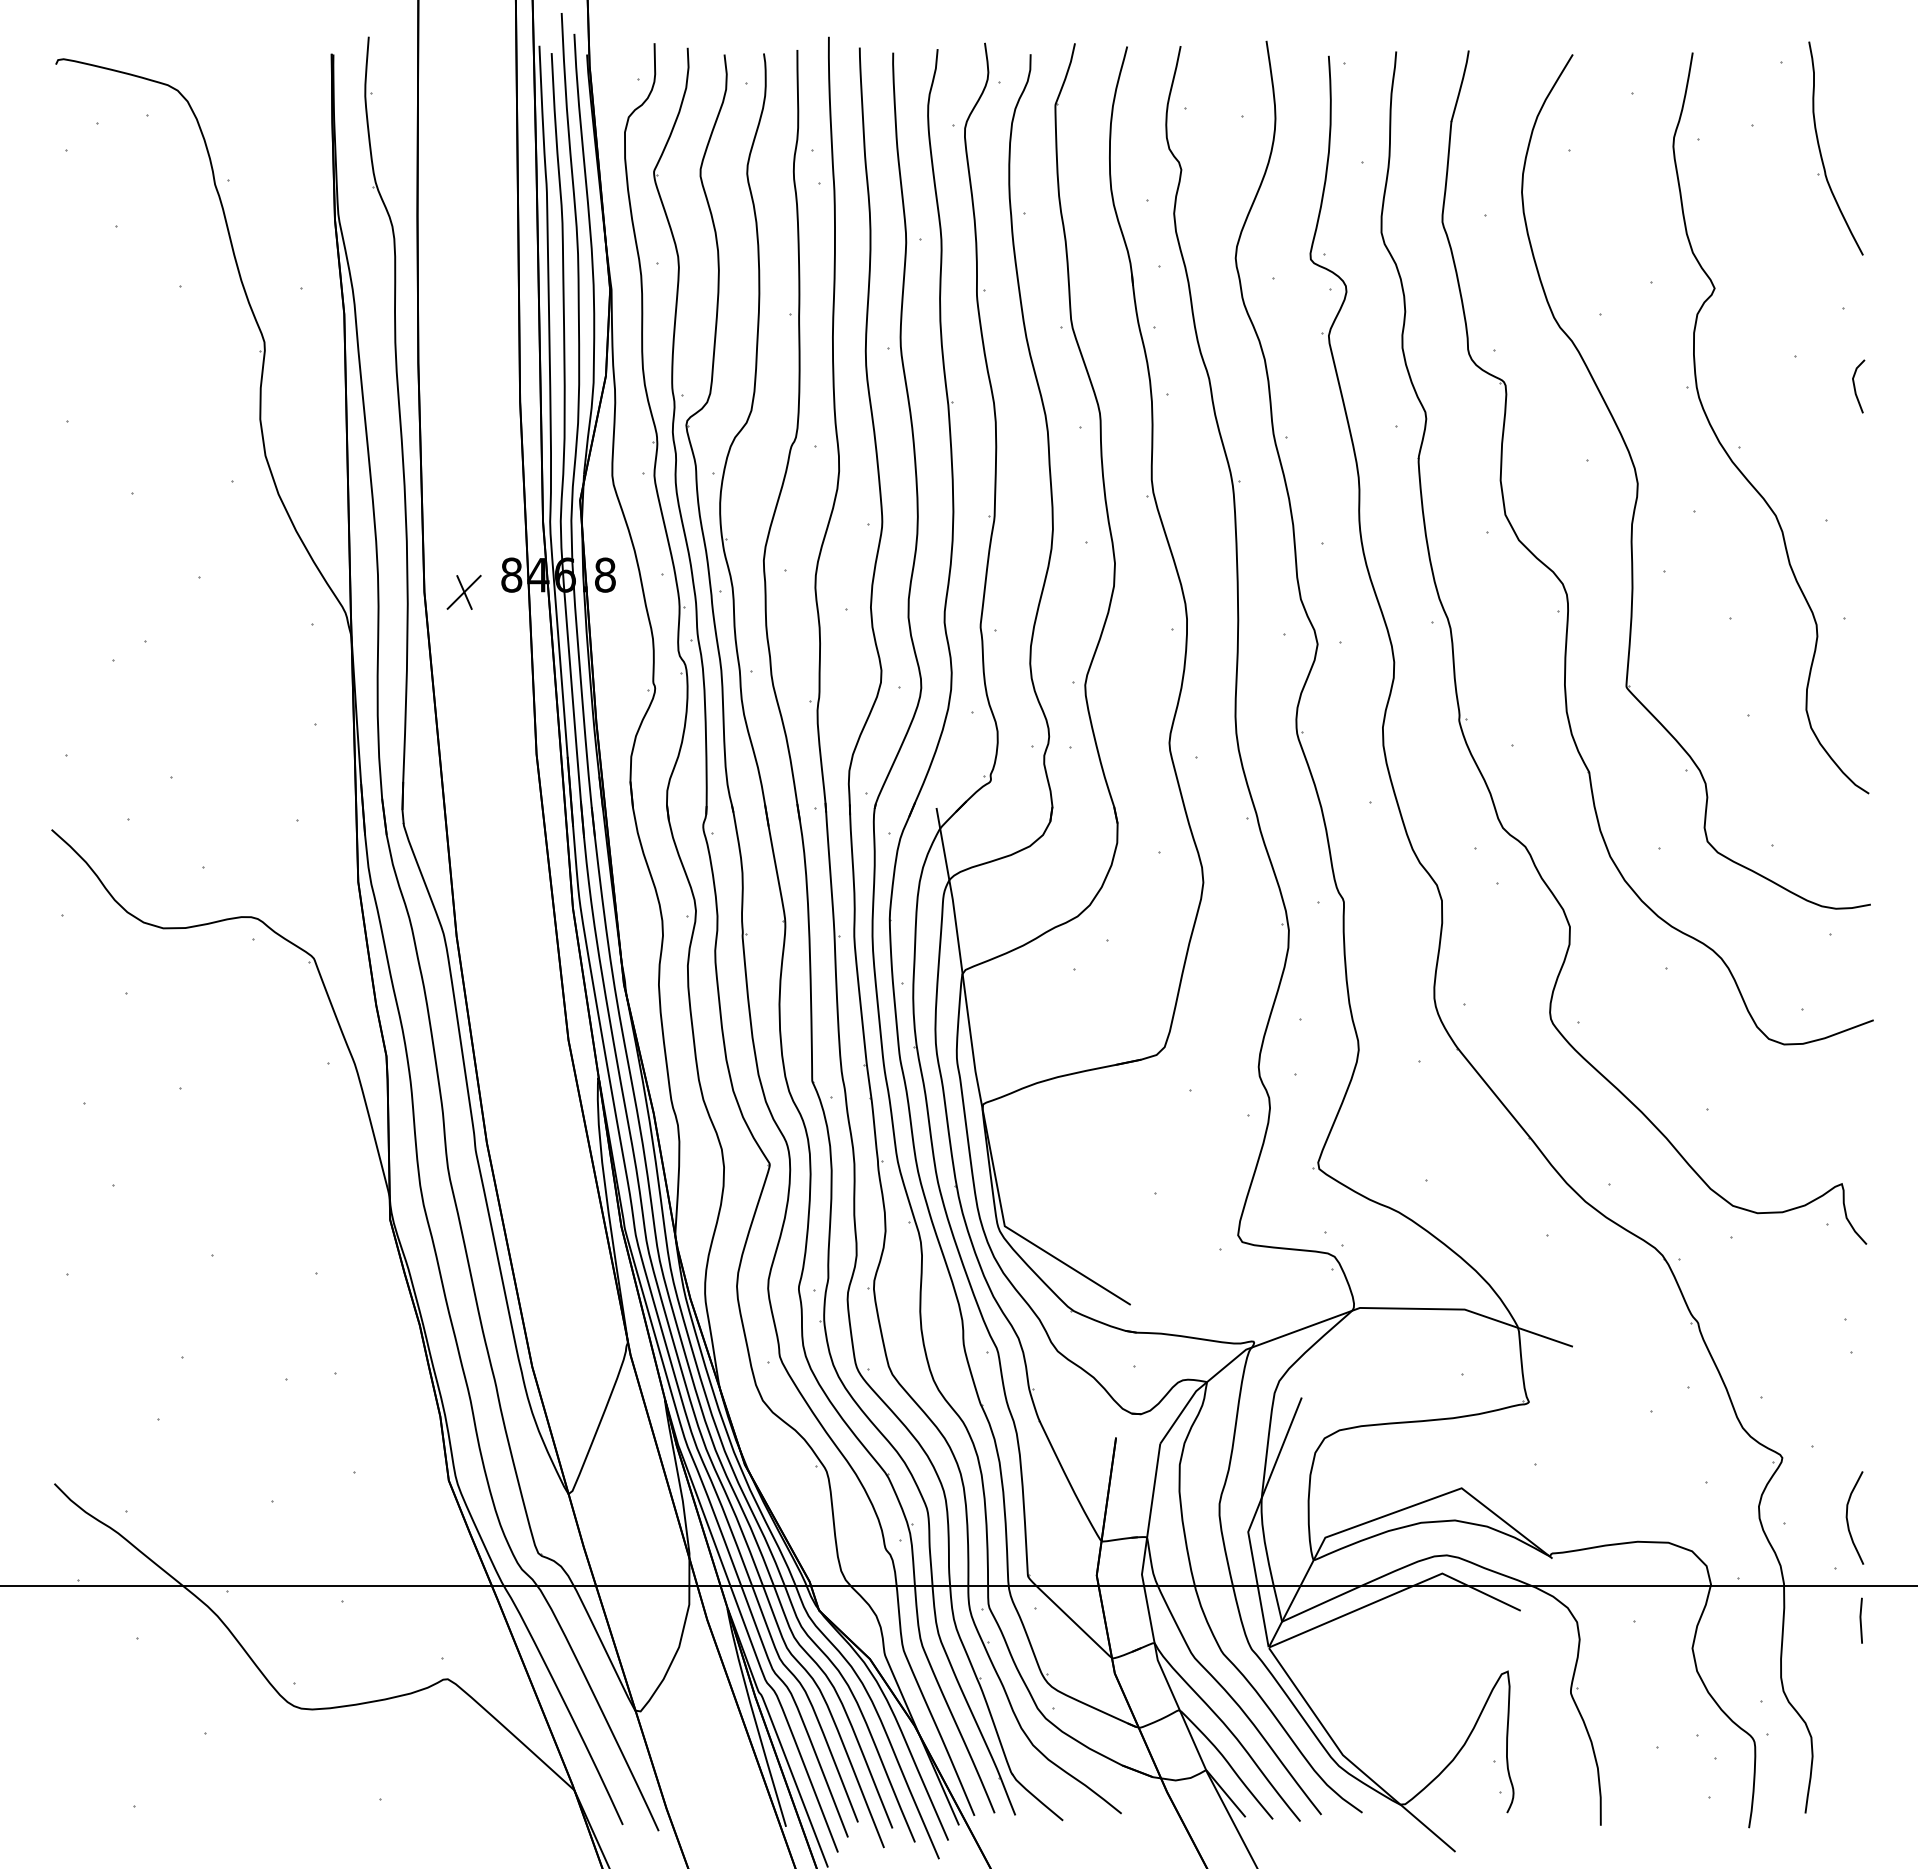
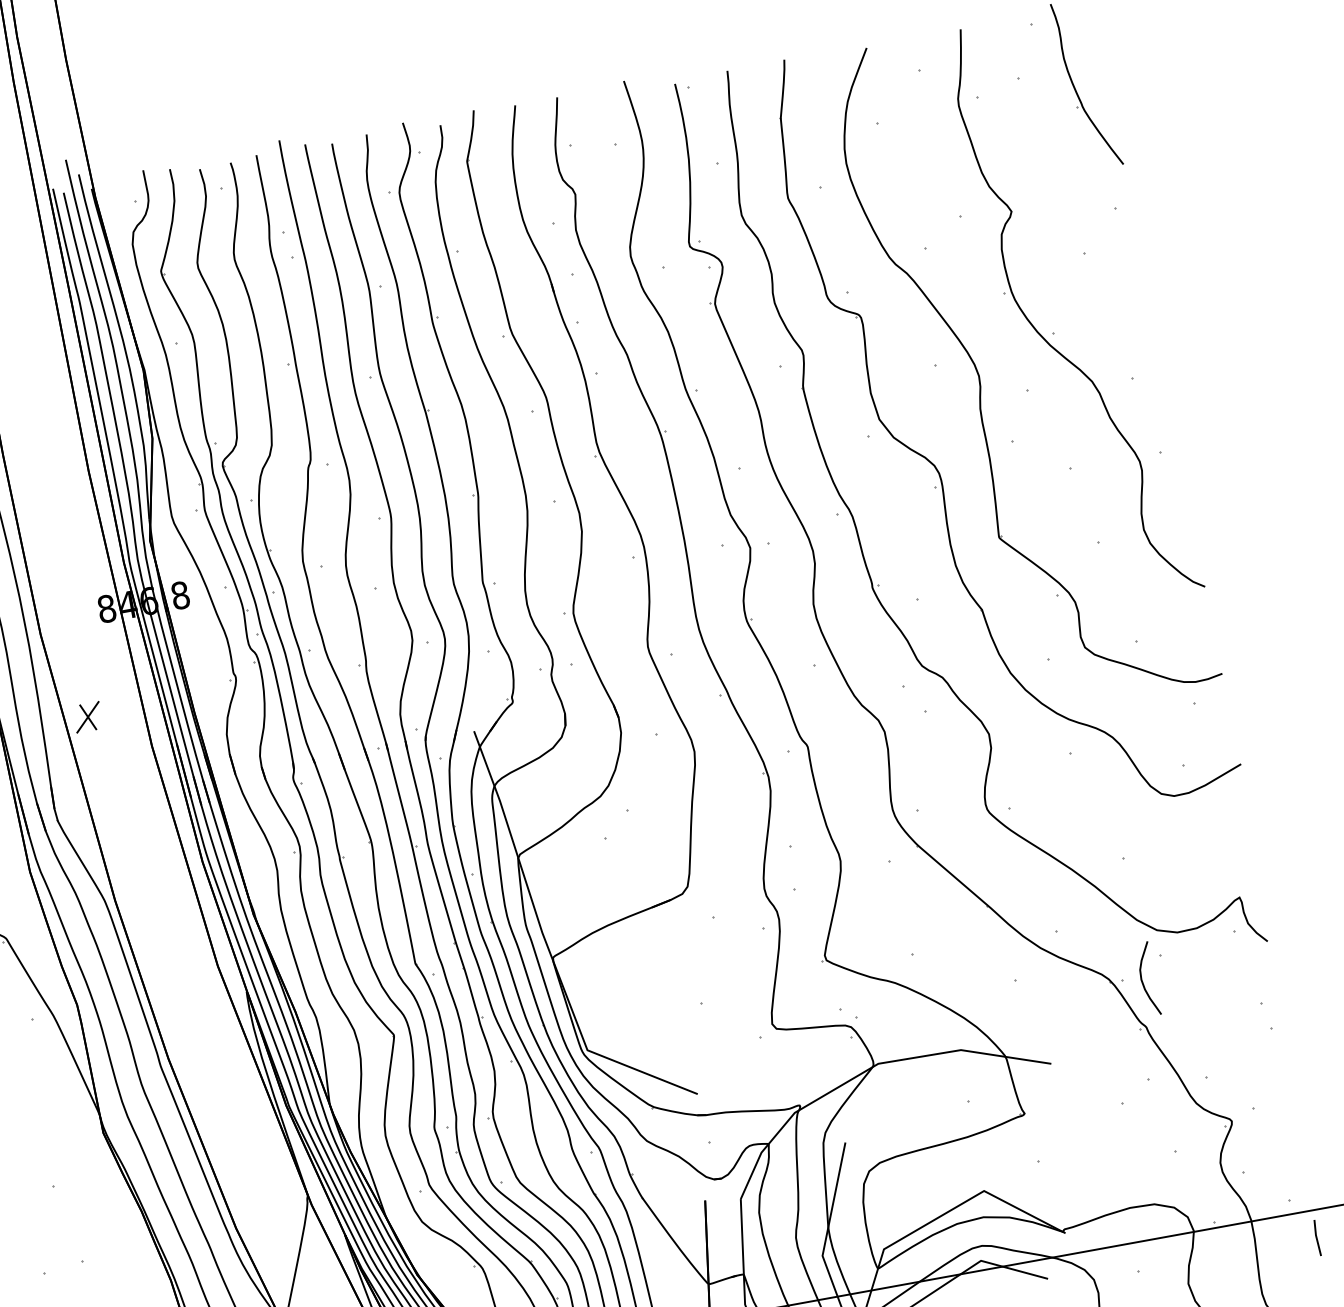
line: (1855, 386) -> (1136, 268), removed
part: (463, 591) -> (87, 716), moved
curve: (1848, 1520) -> (1143, 981), moved

